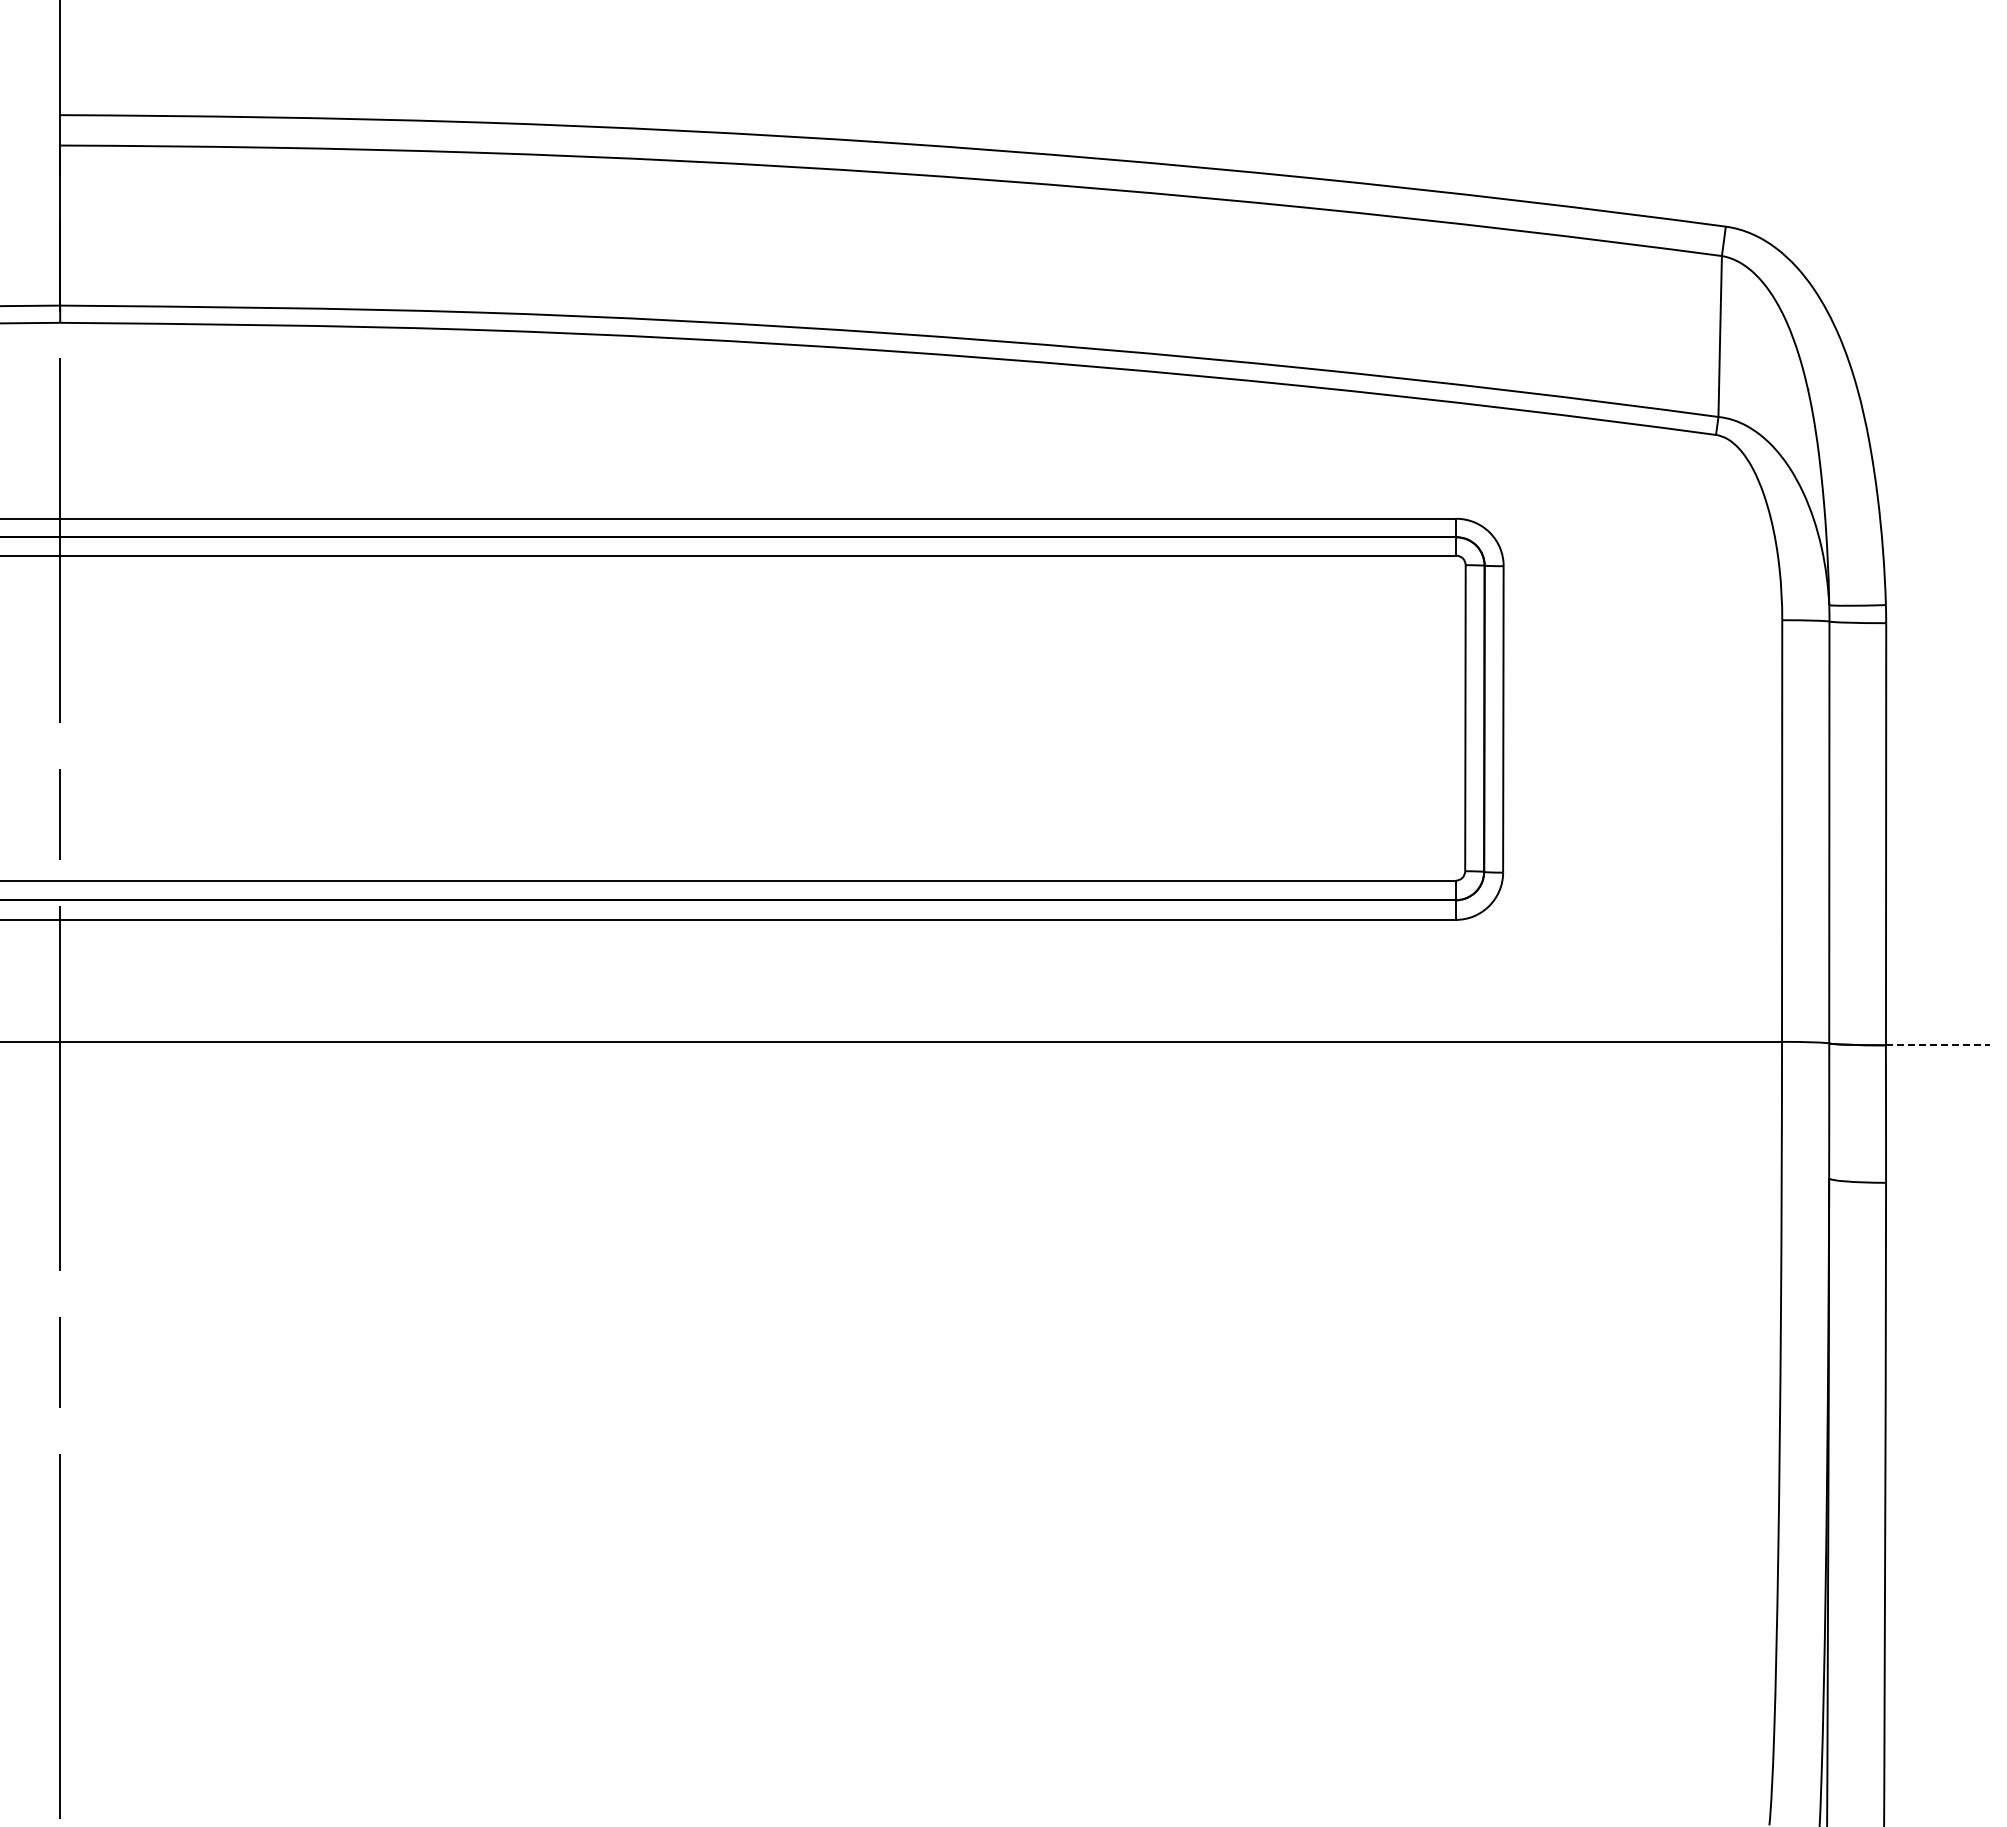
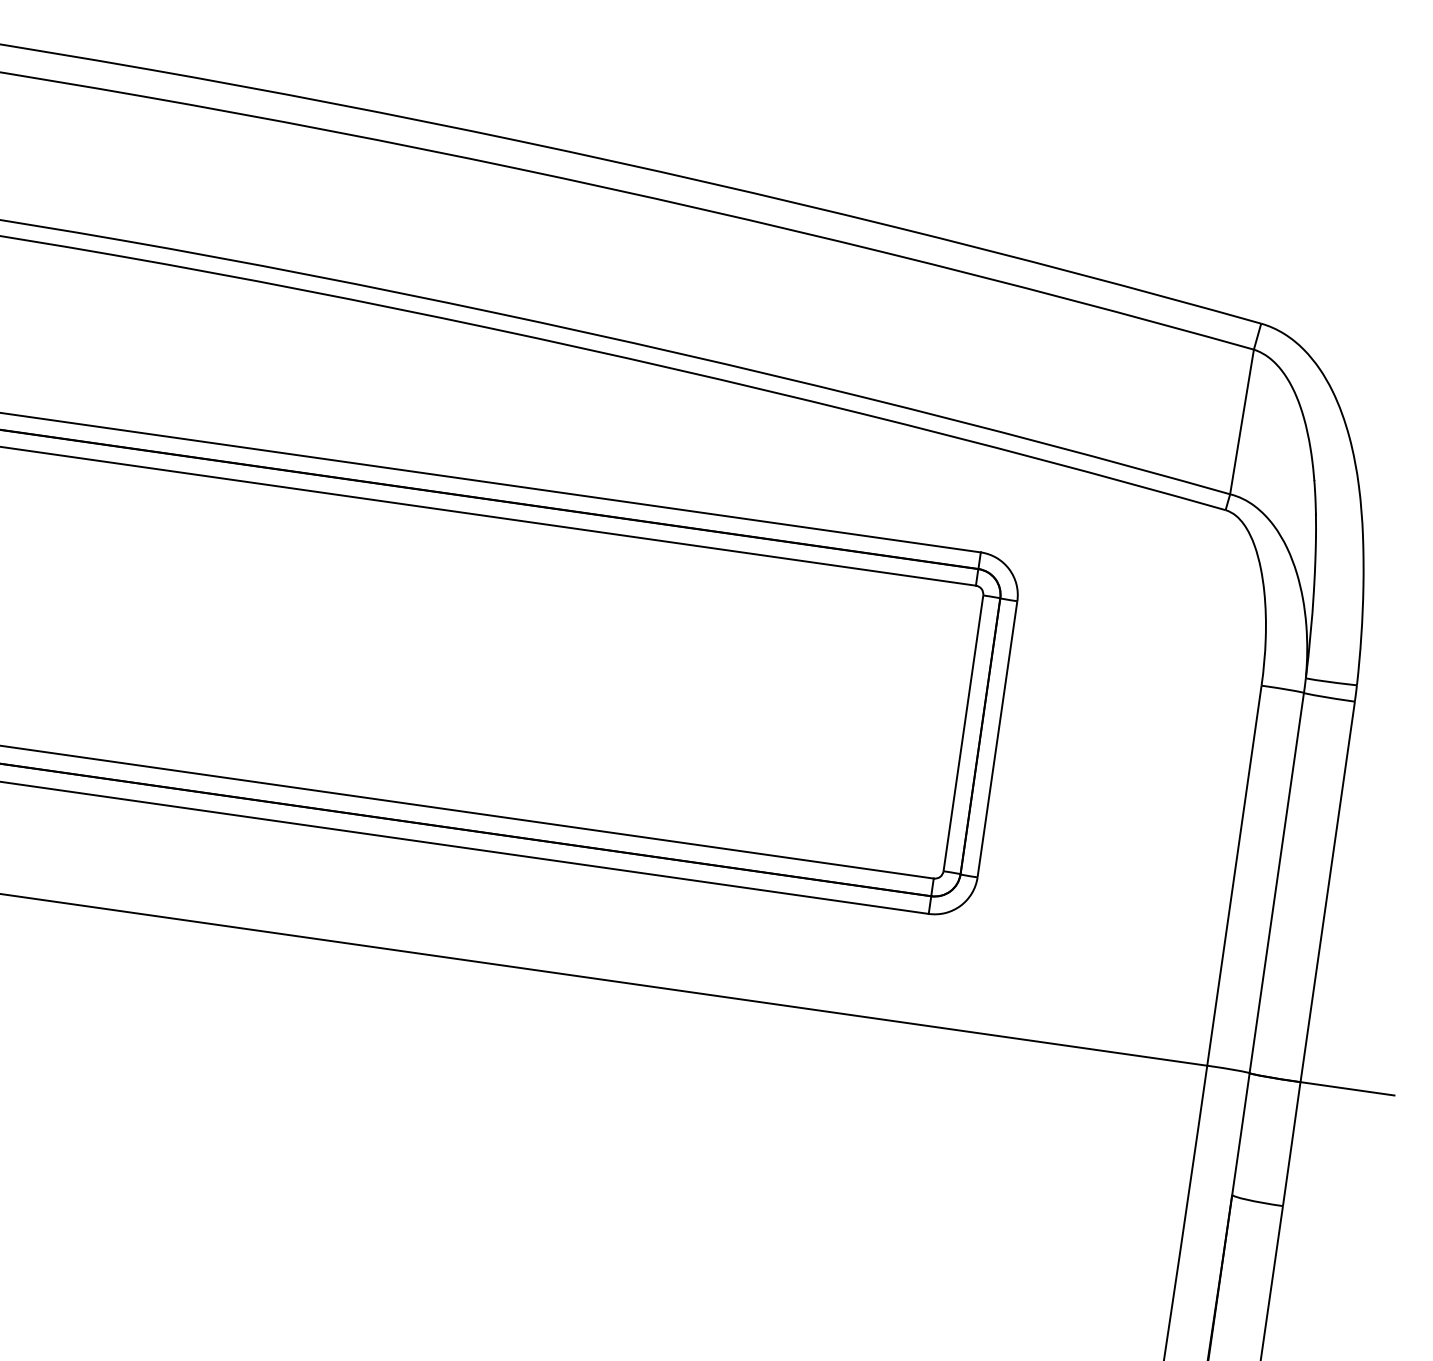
line: (1938, 1045) -> (1347, 1089), dashed -> solid

